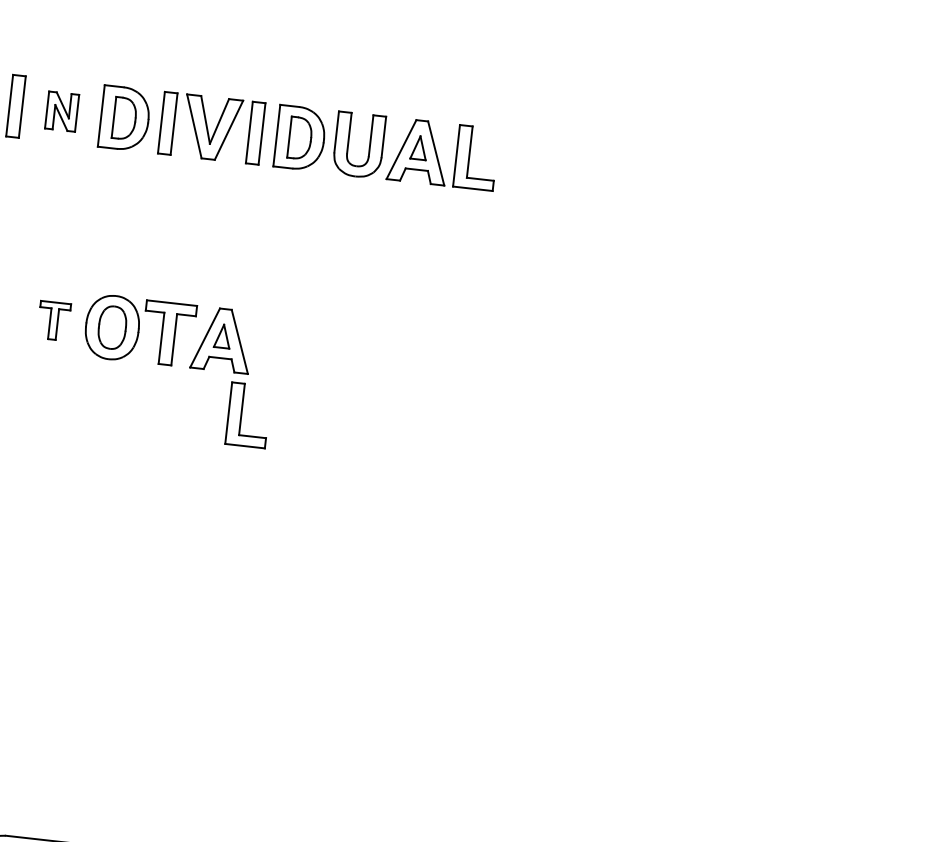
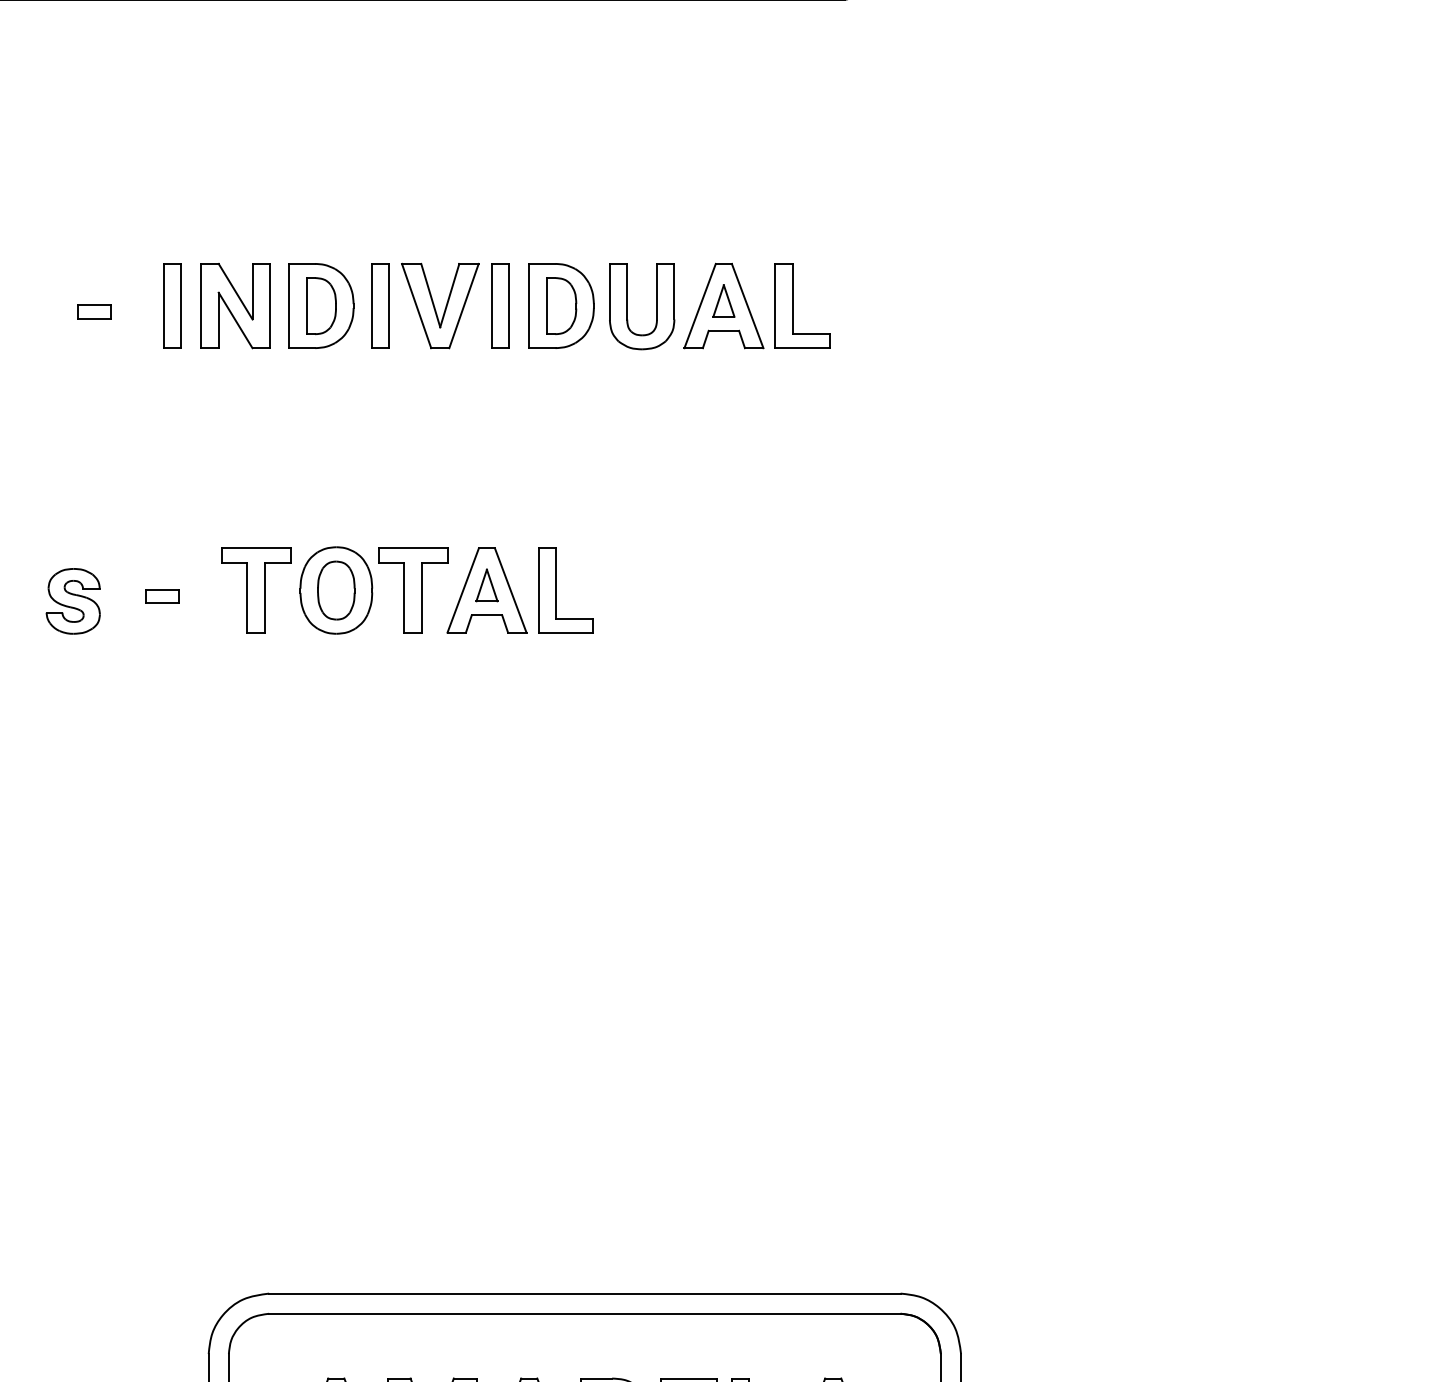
part: (62, 111) -> (235, 306), size x1.67
part: (54, 321) -> (256, 590), size x1.67
part: (241, 414) -> (556, 590), moved

